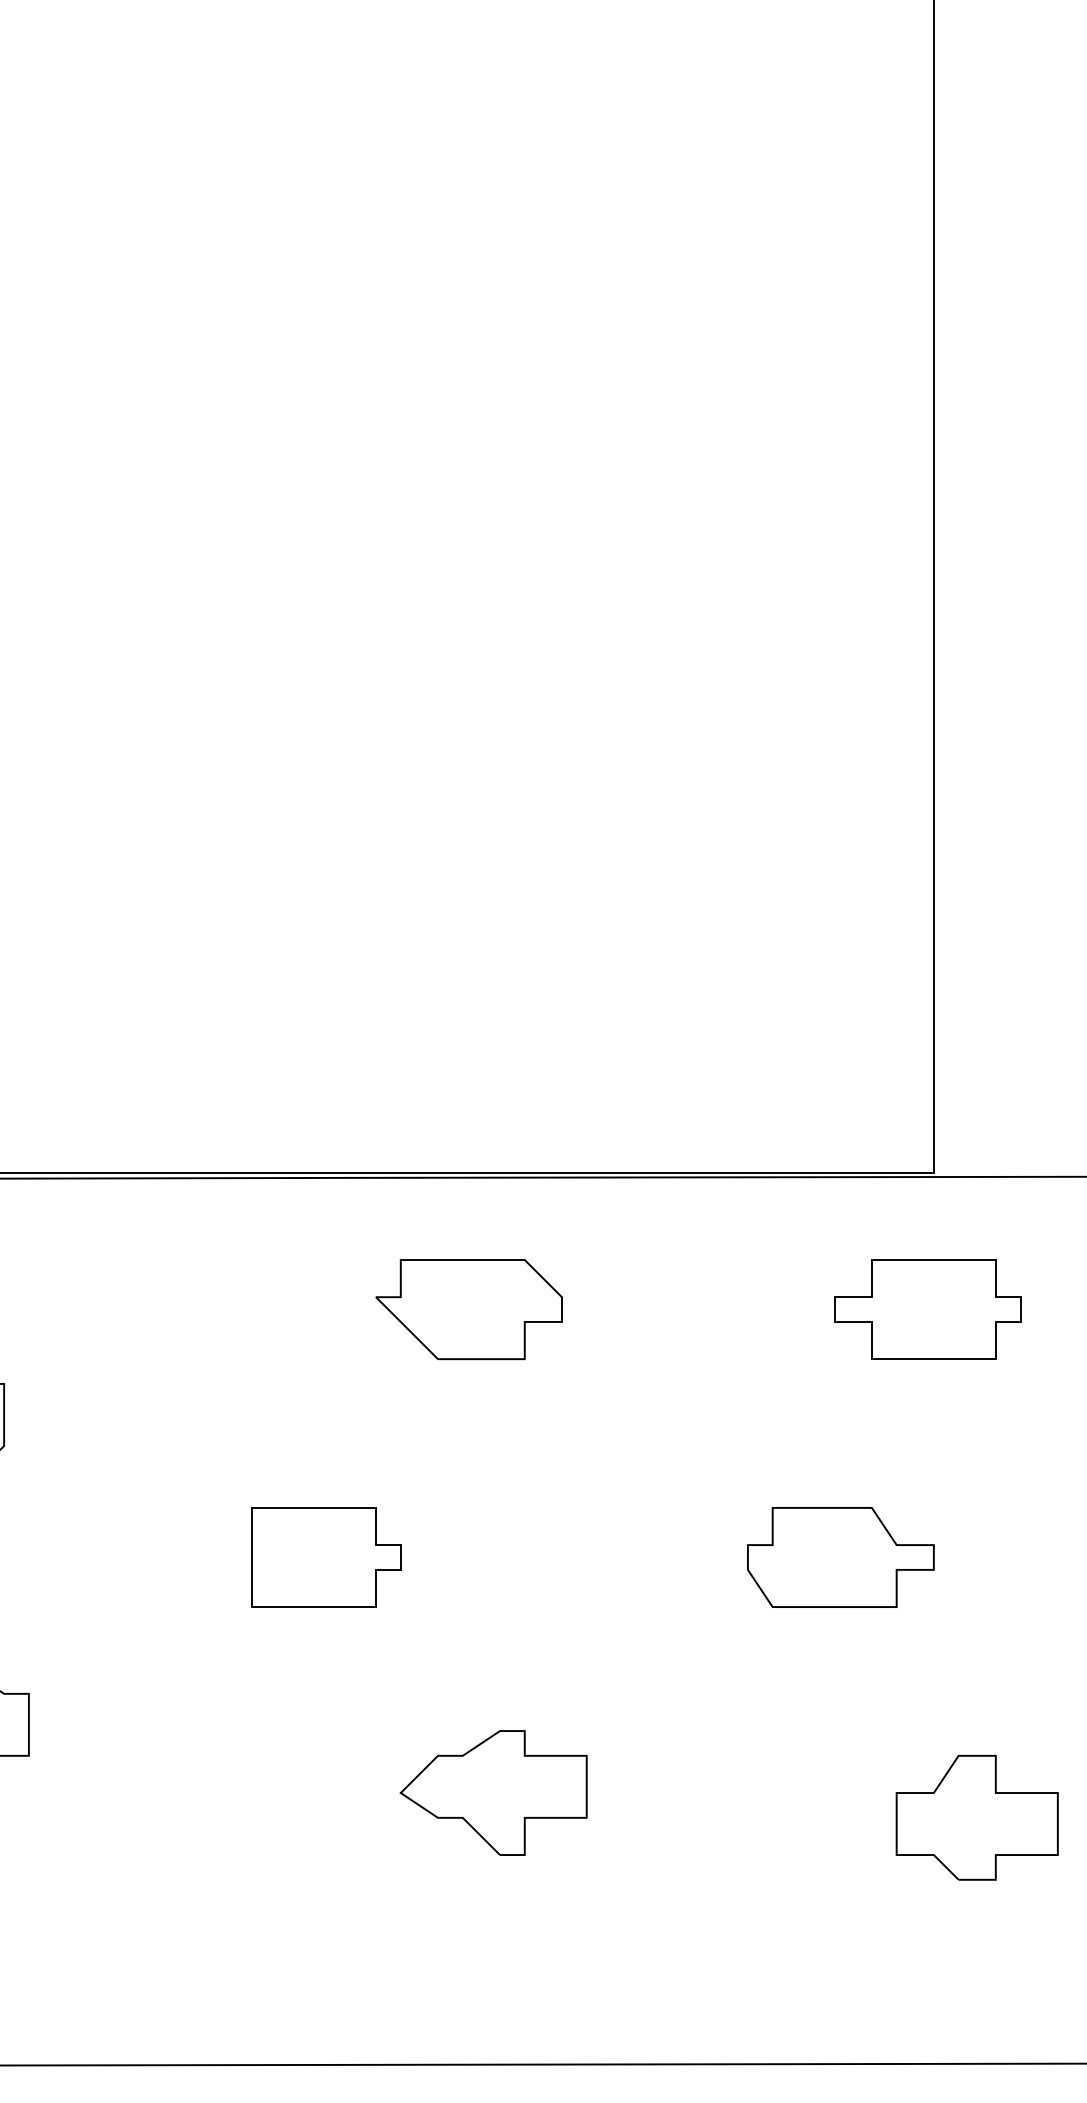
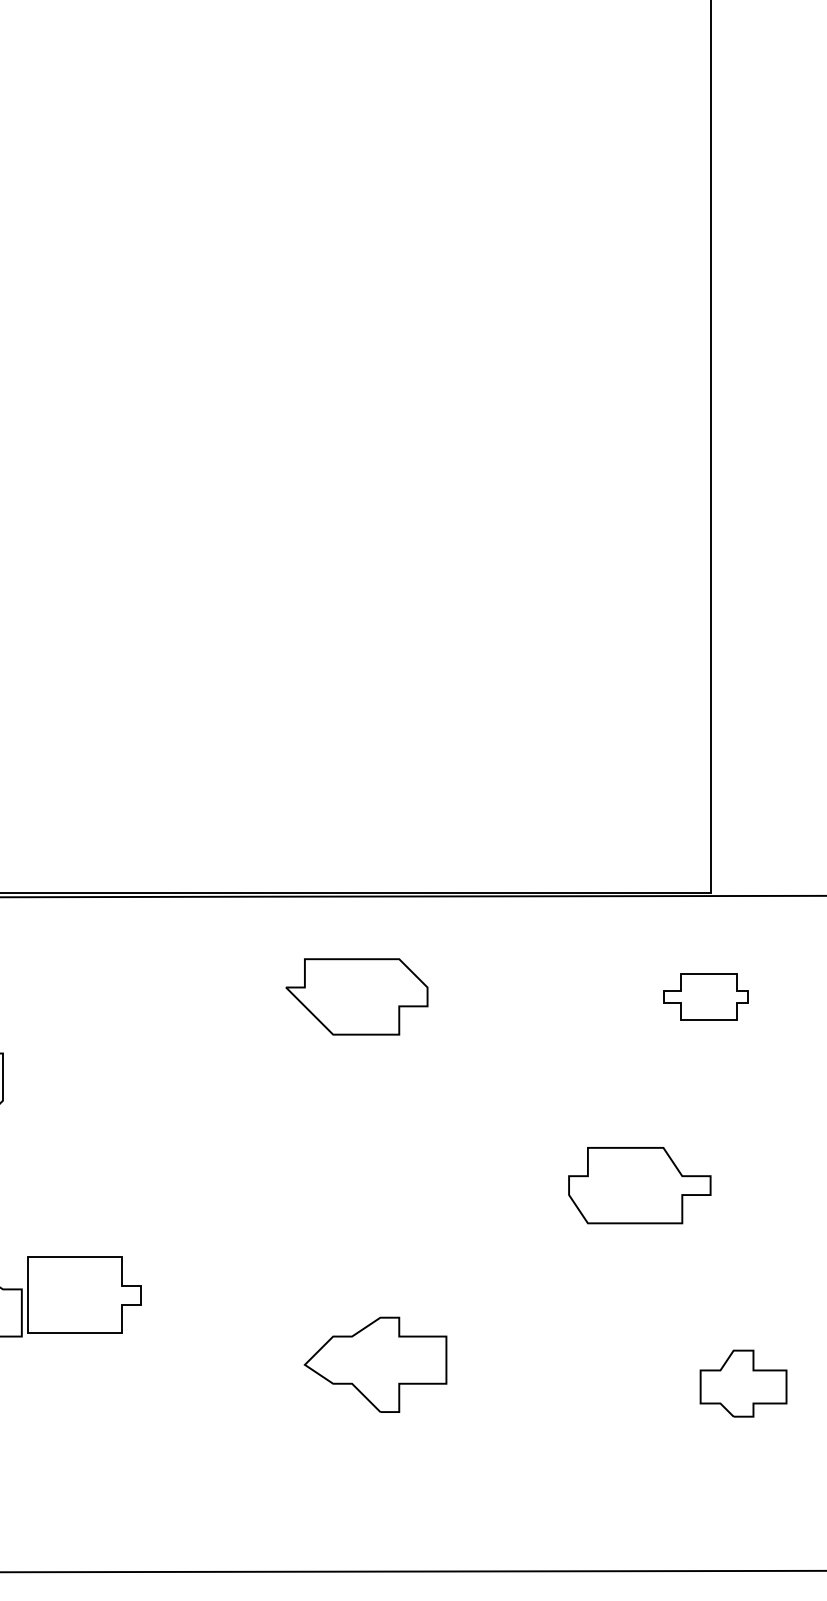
part: (927, 1309) -> (705, 996), size x0.6
part: (326, 1557) -> (84, 1295), moved
part: (976, 1817) -> (743, 1383), size x0.7

